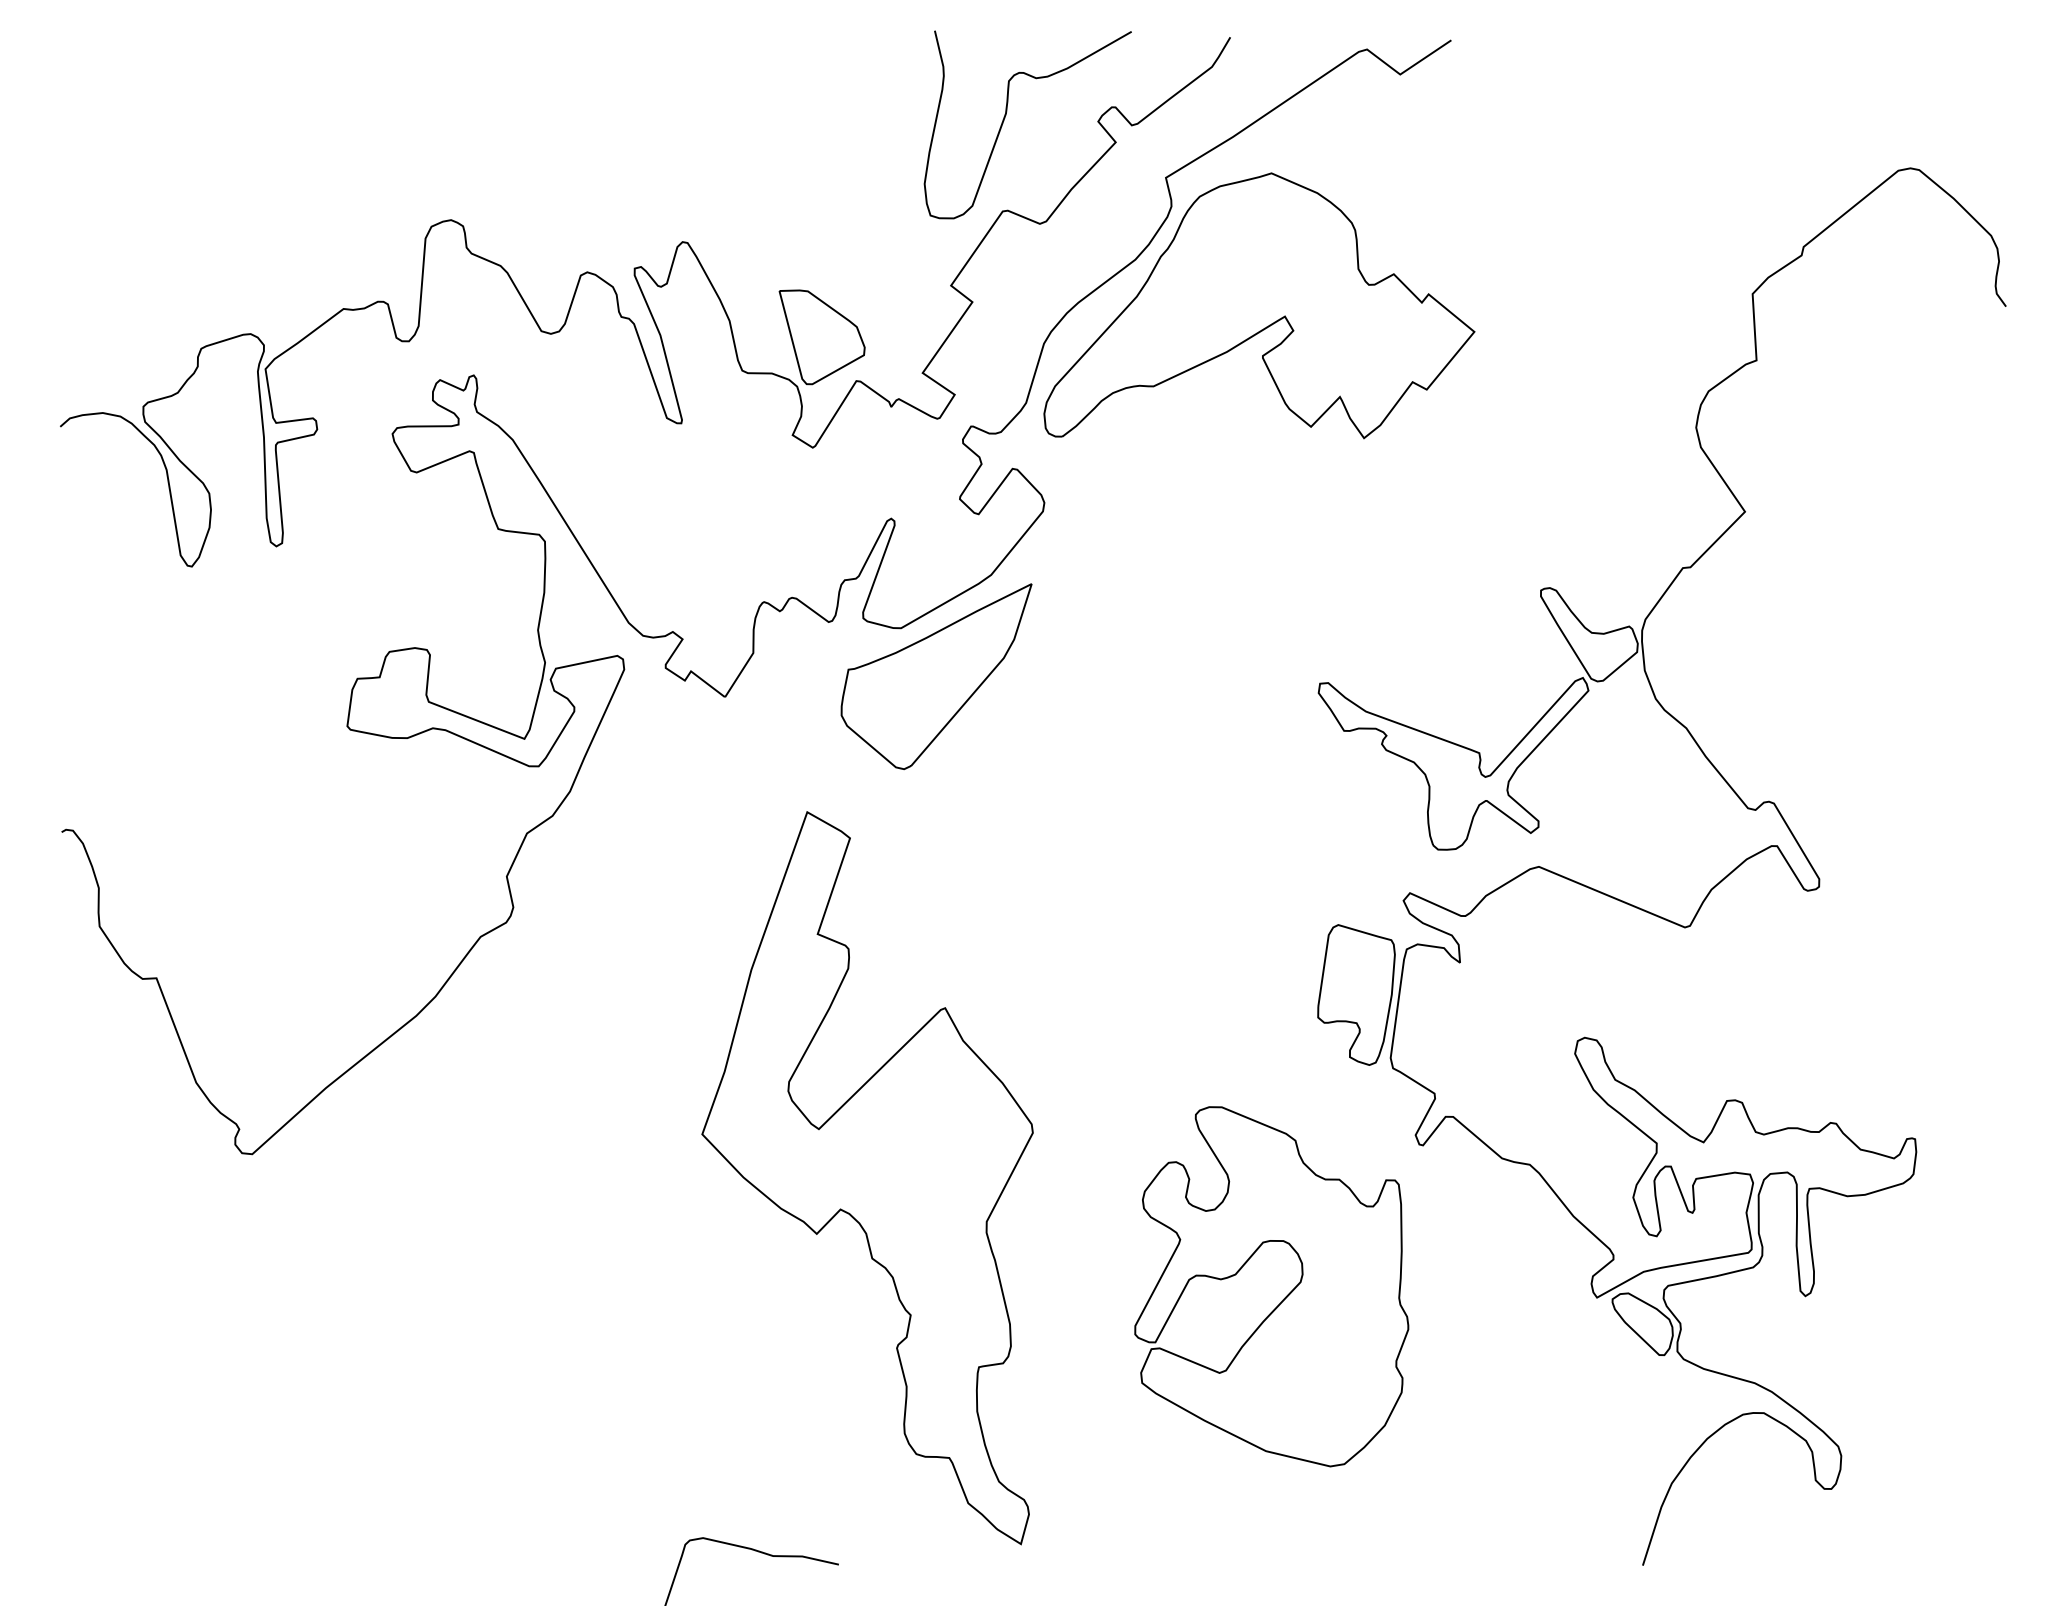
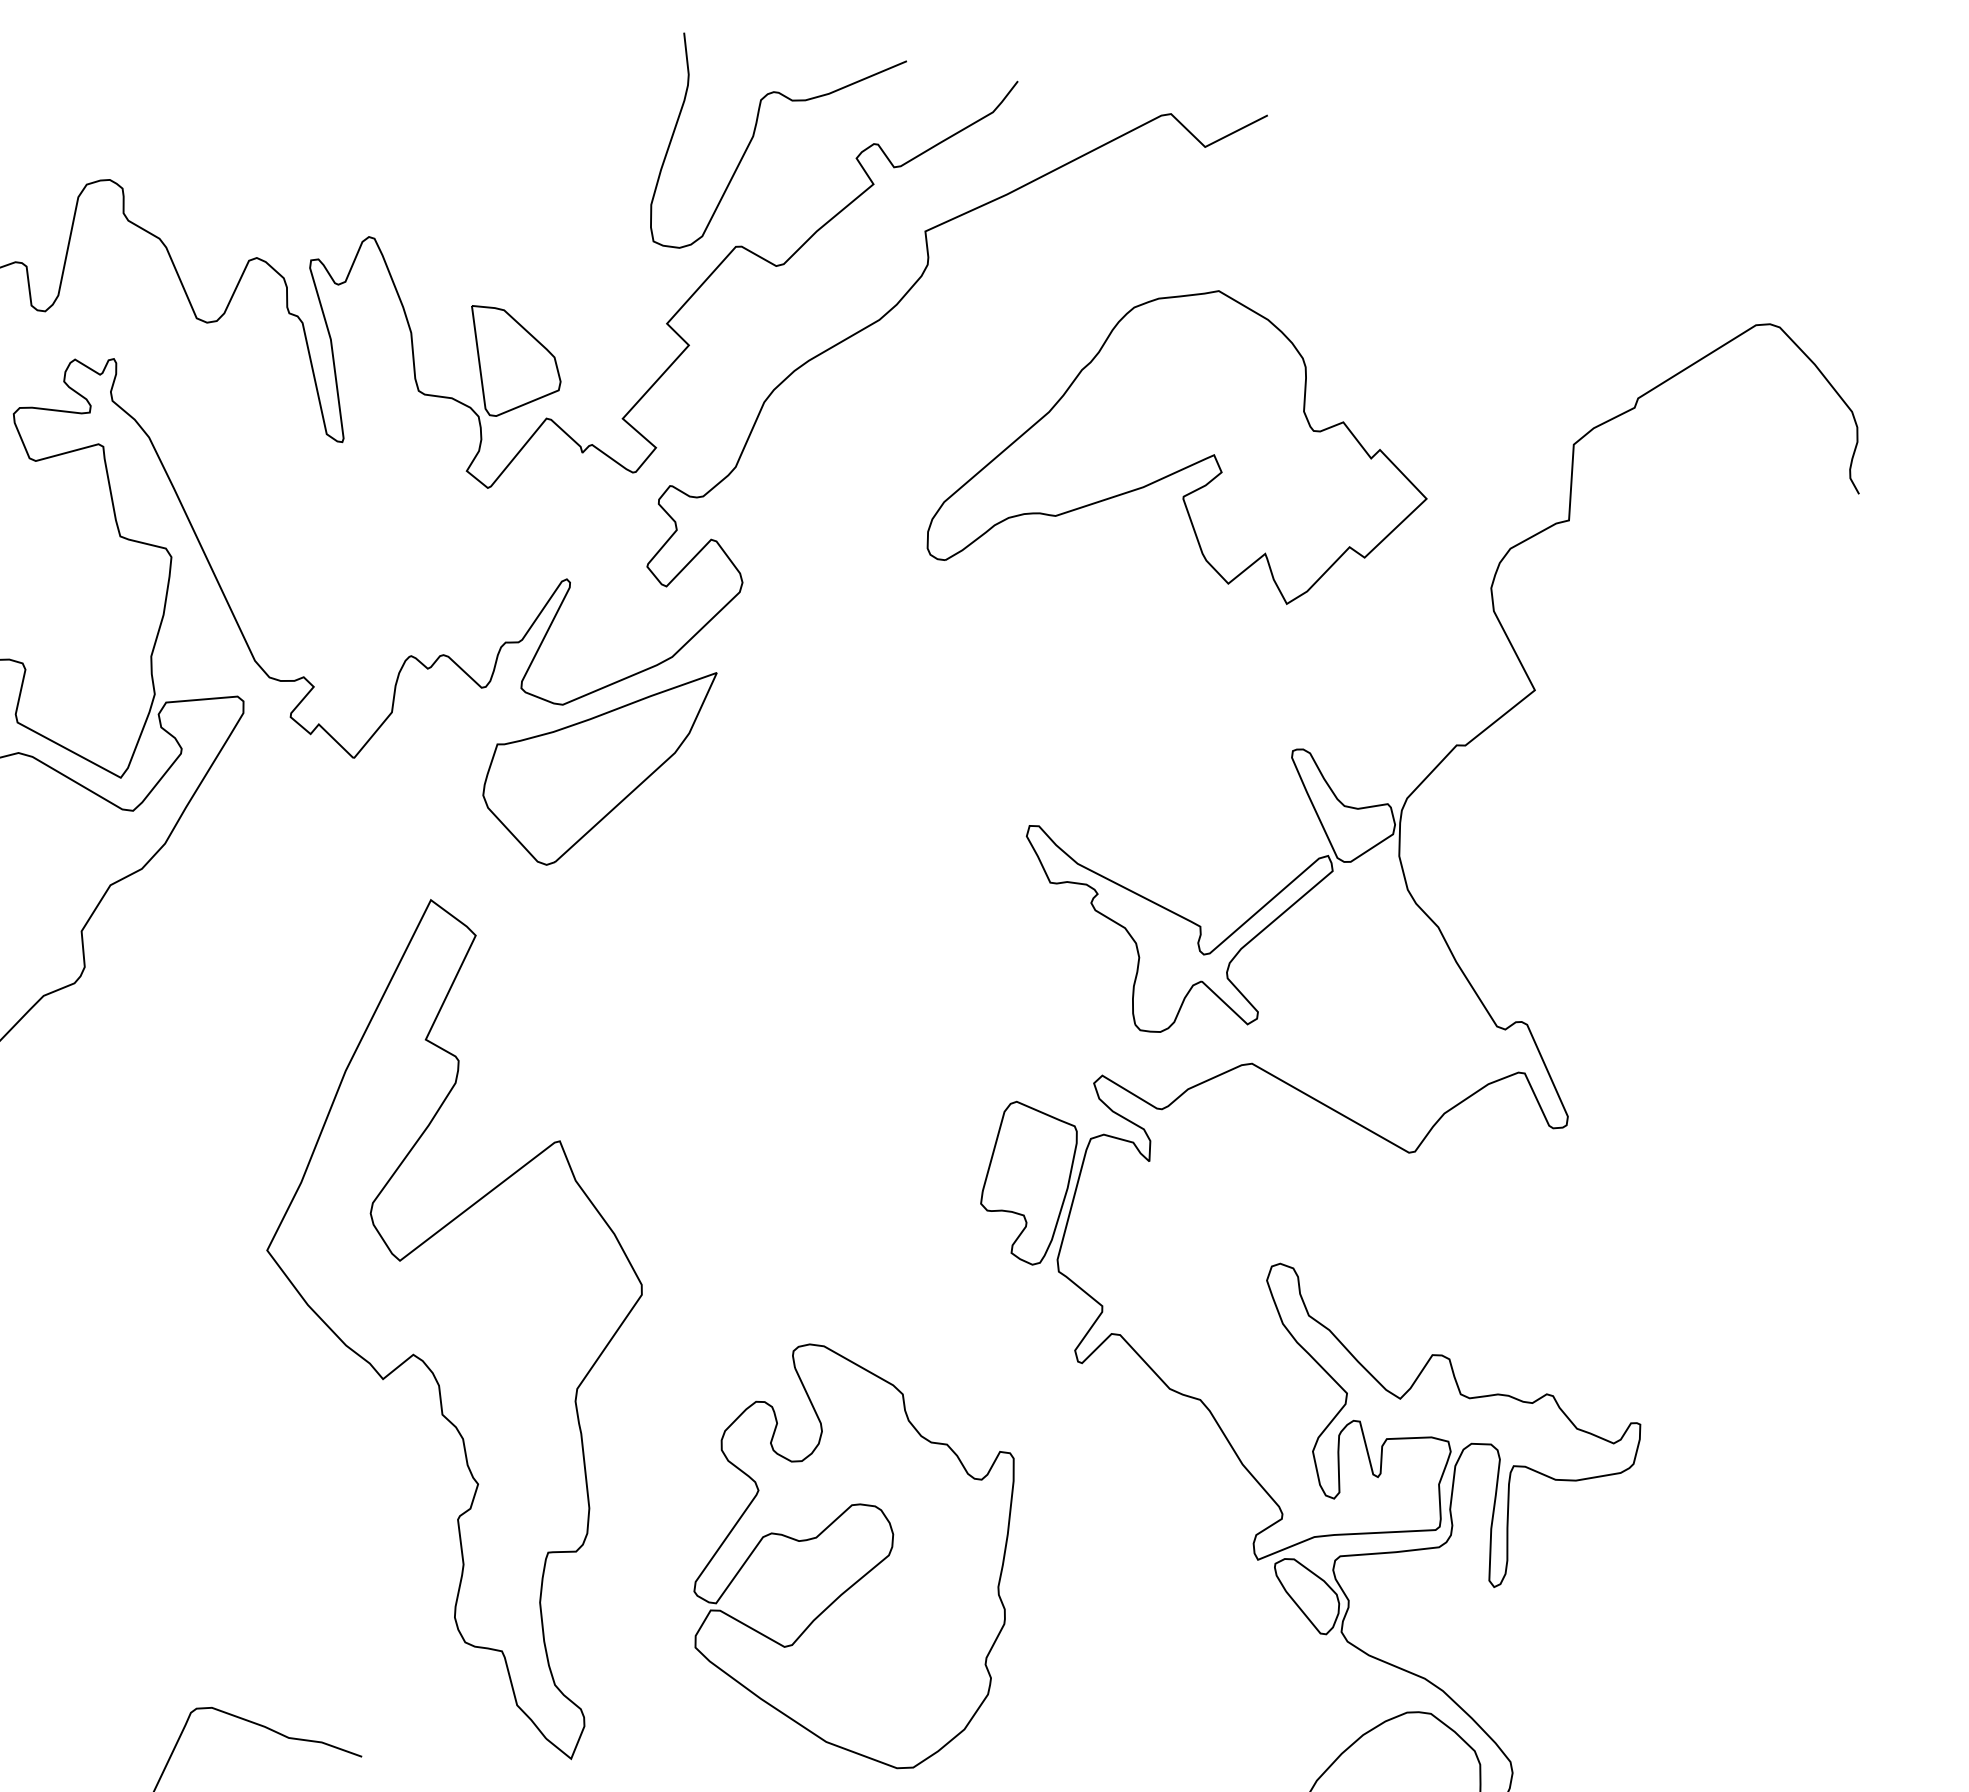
part: (1259, 305) -> (1186, 439), moved
part: (1283, 1298) -> (867, 1571), moved

